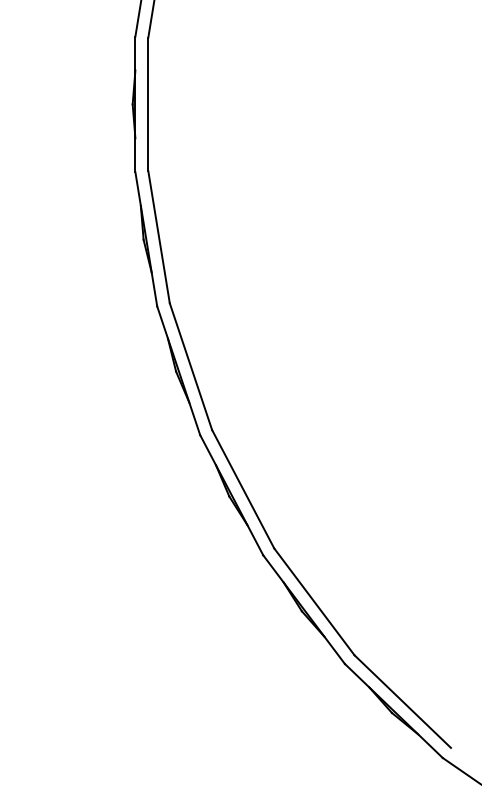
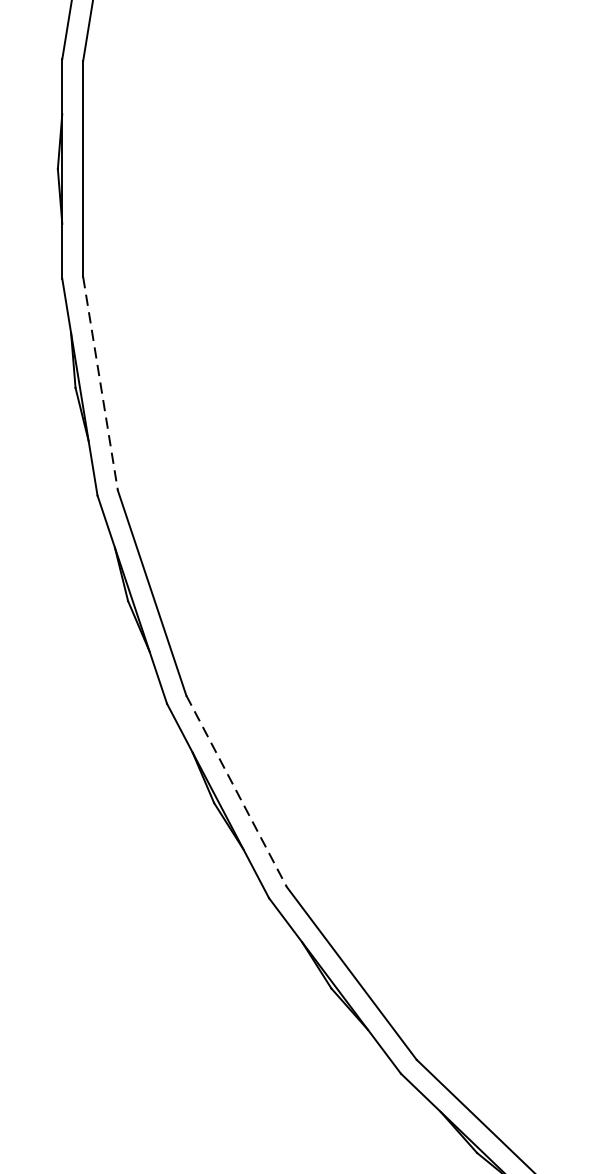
line: (159, 237) -> (101, 384), solid -> dashed
line: (243, 489) -> (237, 791), solid -> dashed

